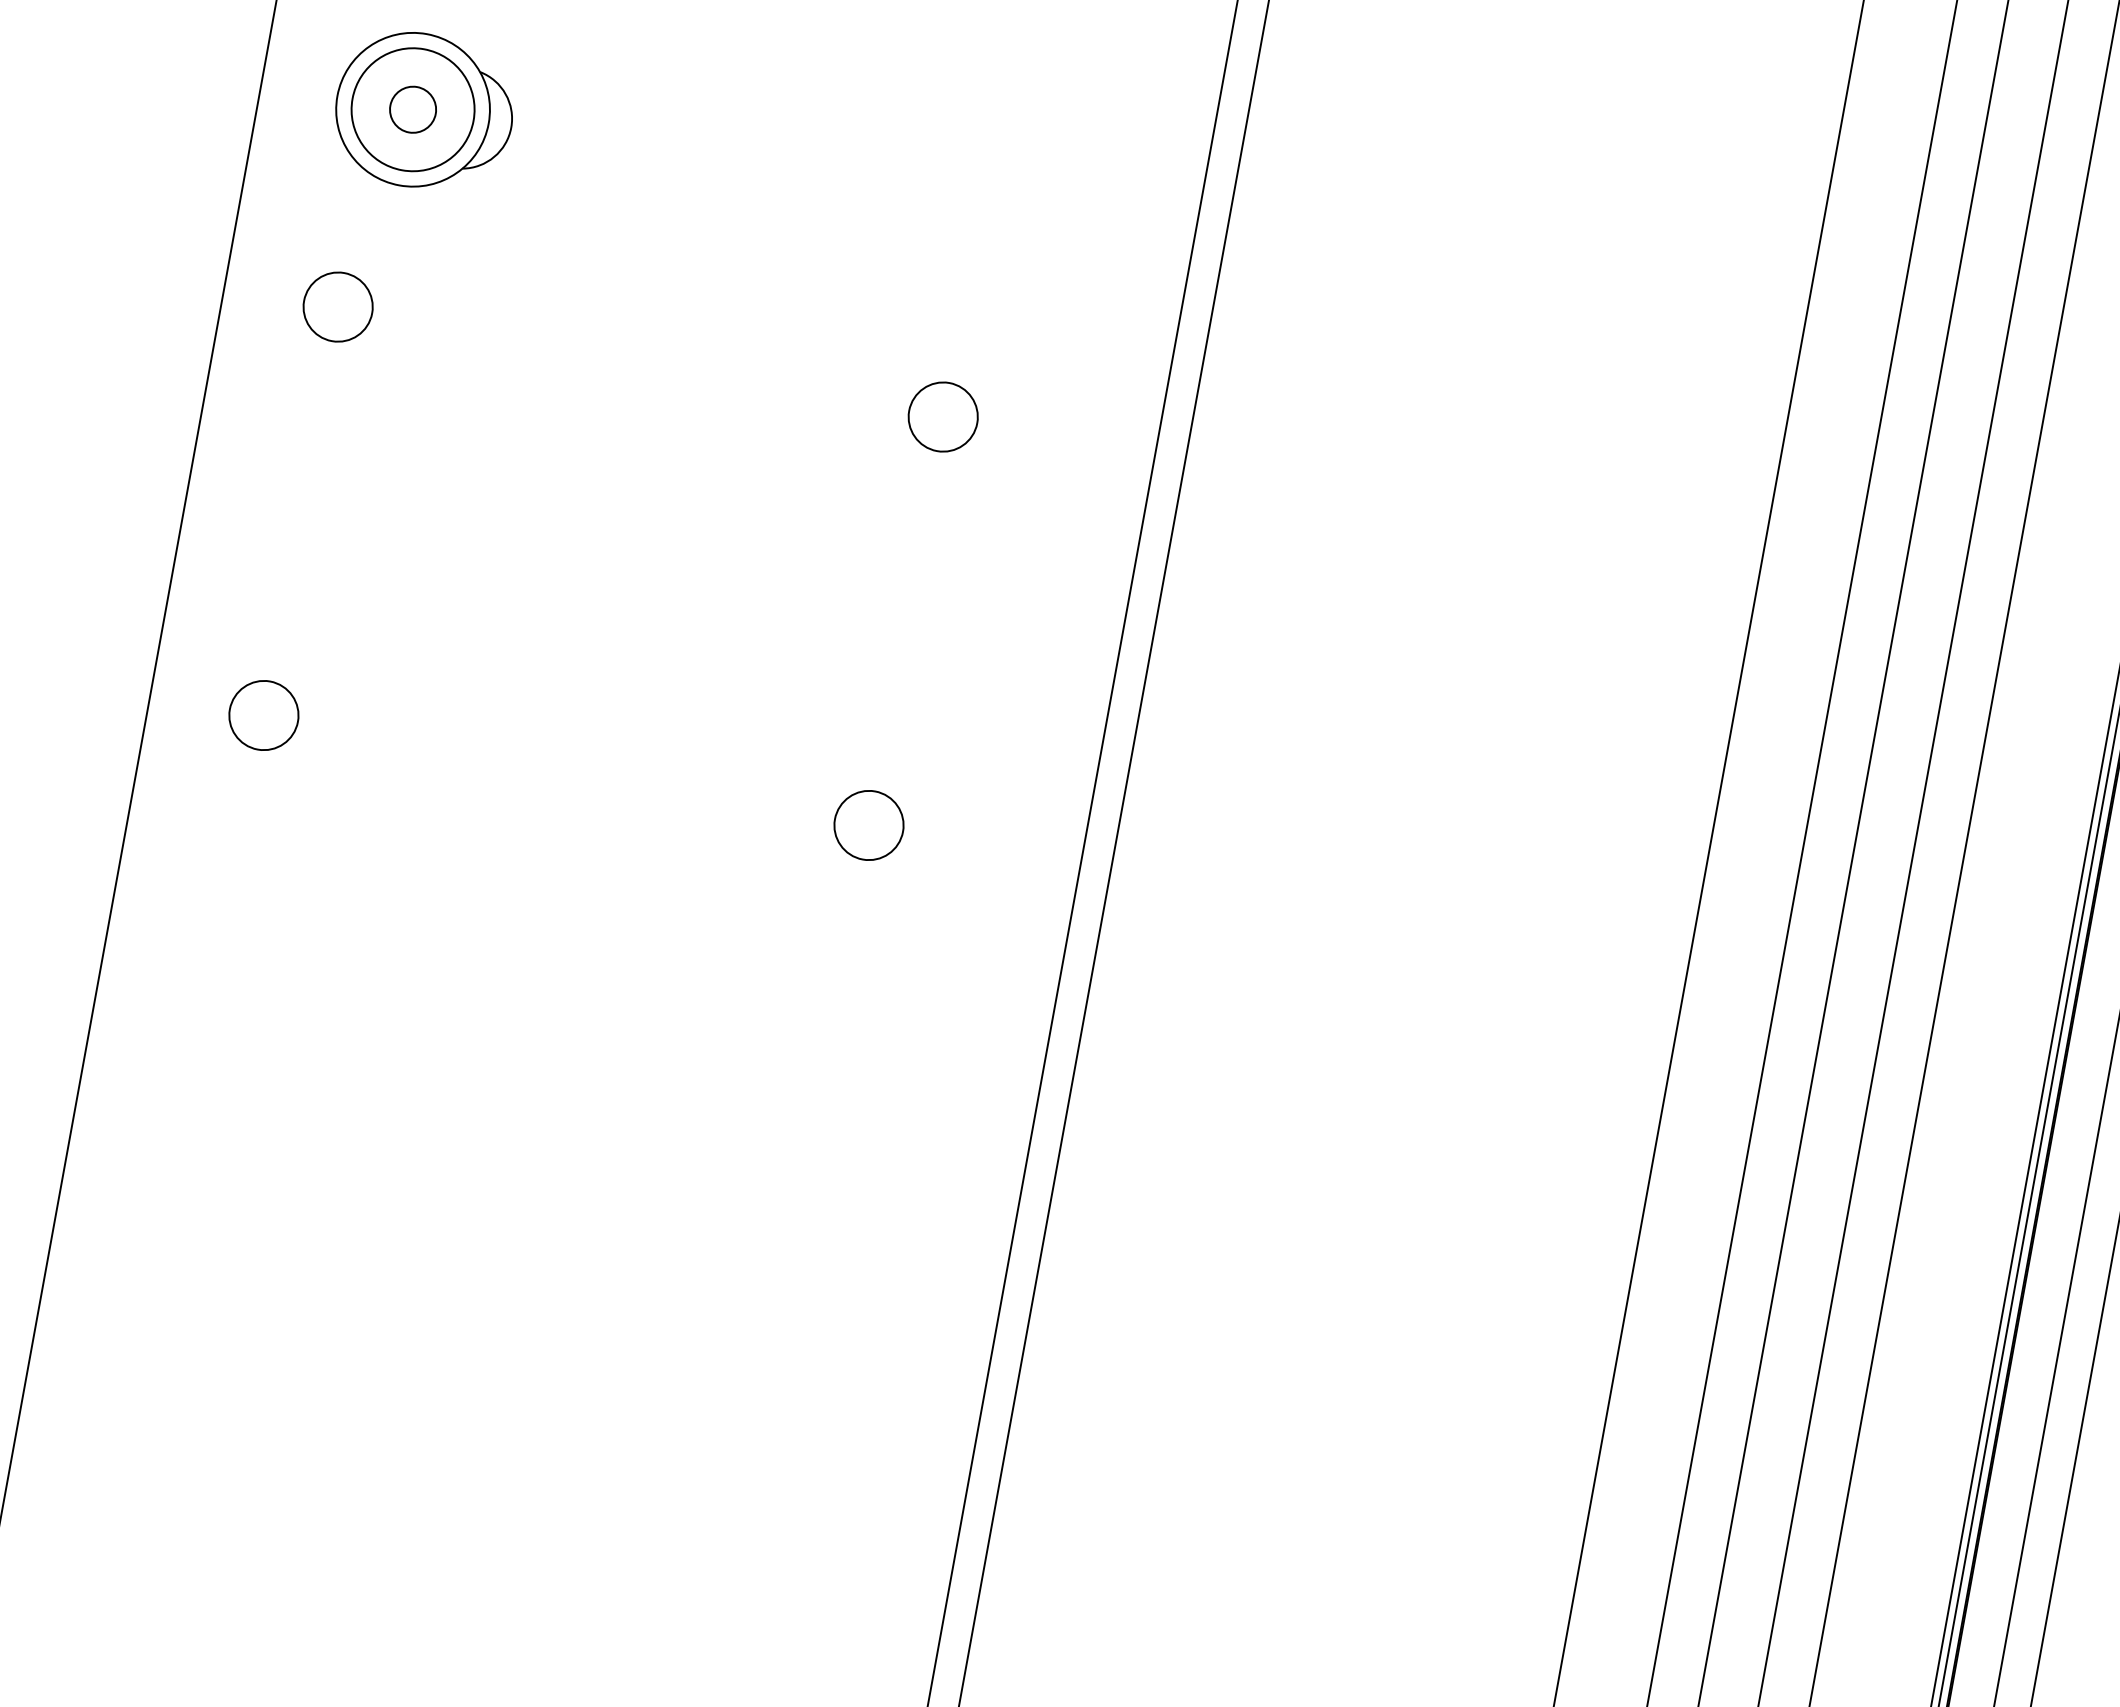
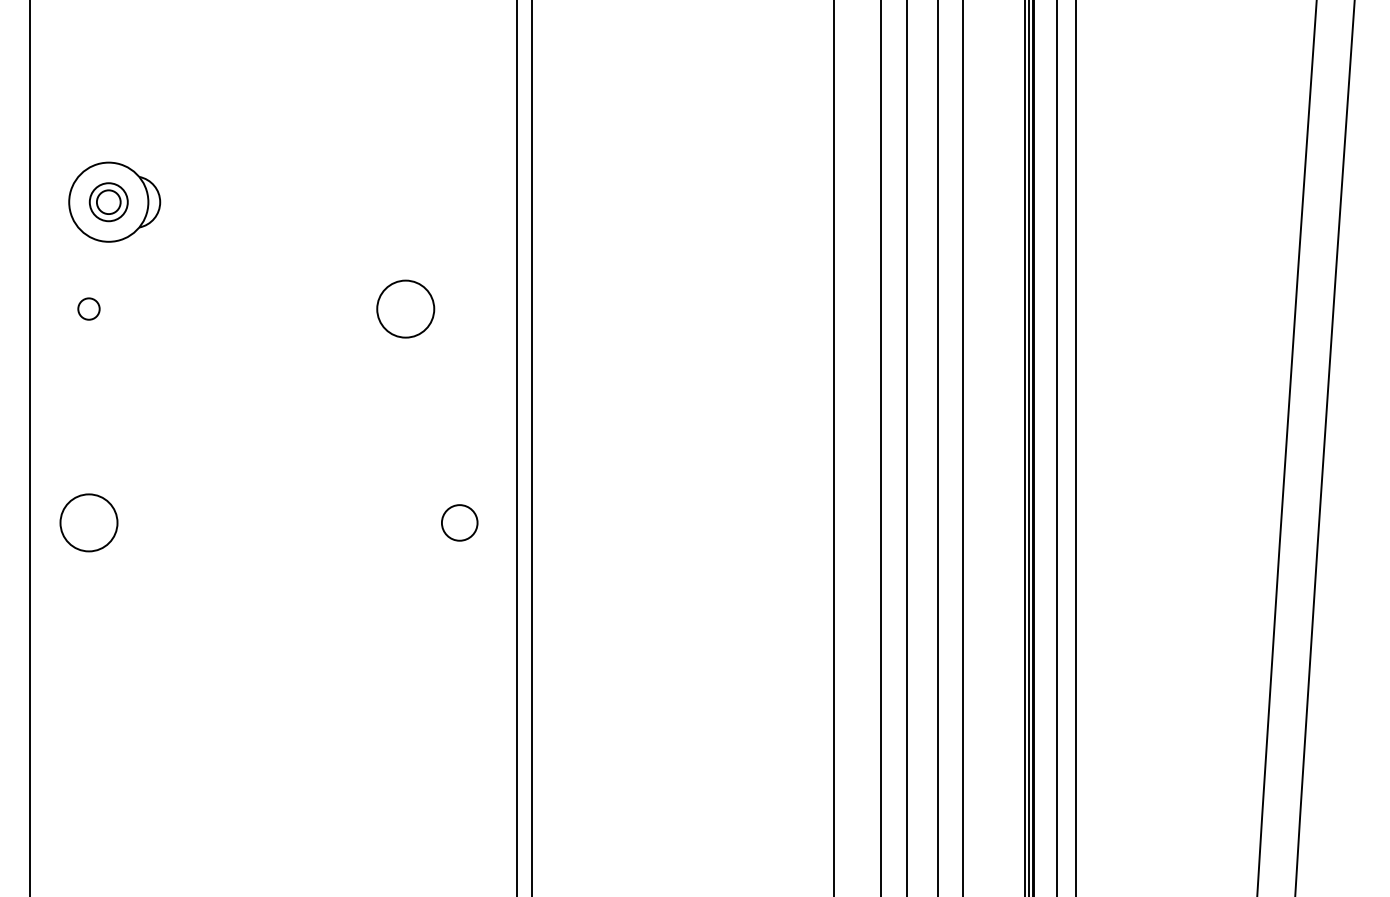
circle: (412, 108) -> (108, 201), size x0.6
circle: (337, 305) -> (88, 308), size x0.6
circle: (942, 415) -> (405, 308), size x1.6
circle: (263, 714) -> (88, 522), size x1.6
circle: (868, 824) -> (459, 522), moved

